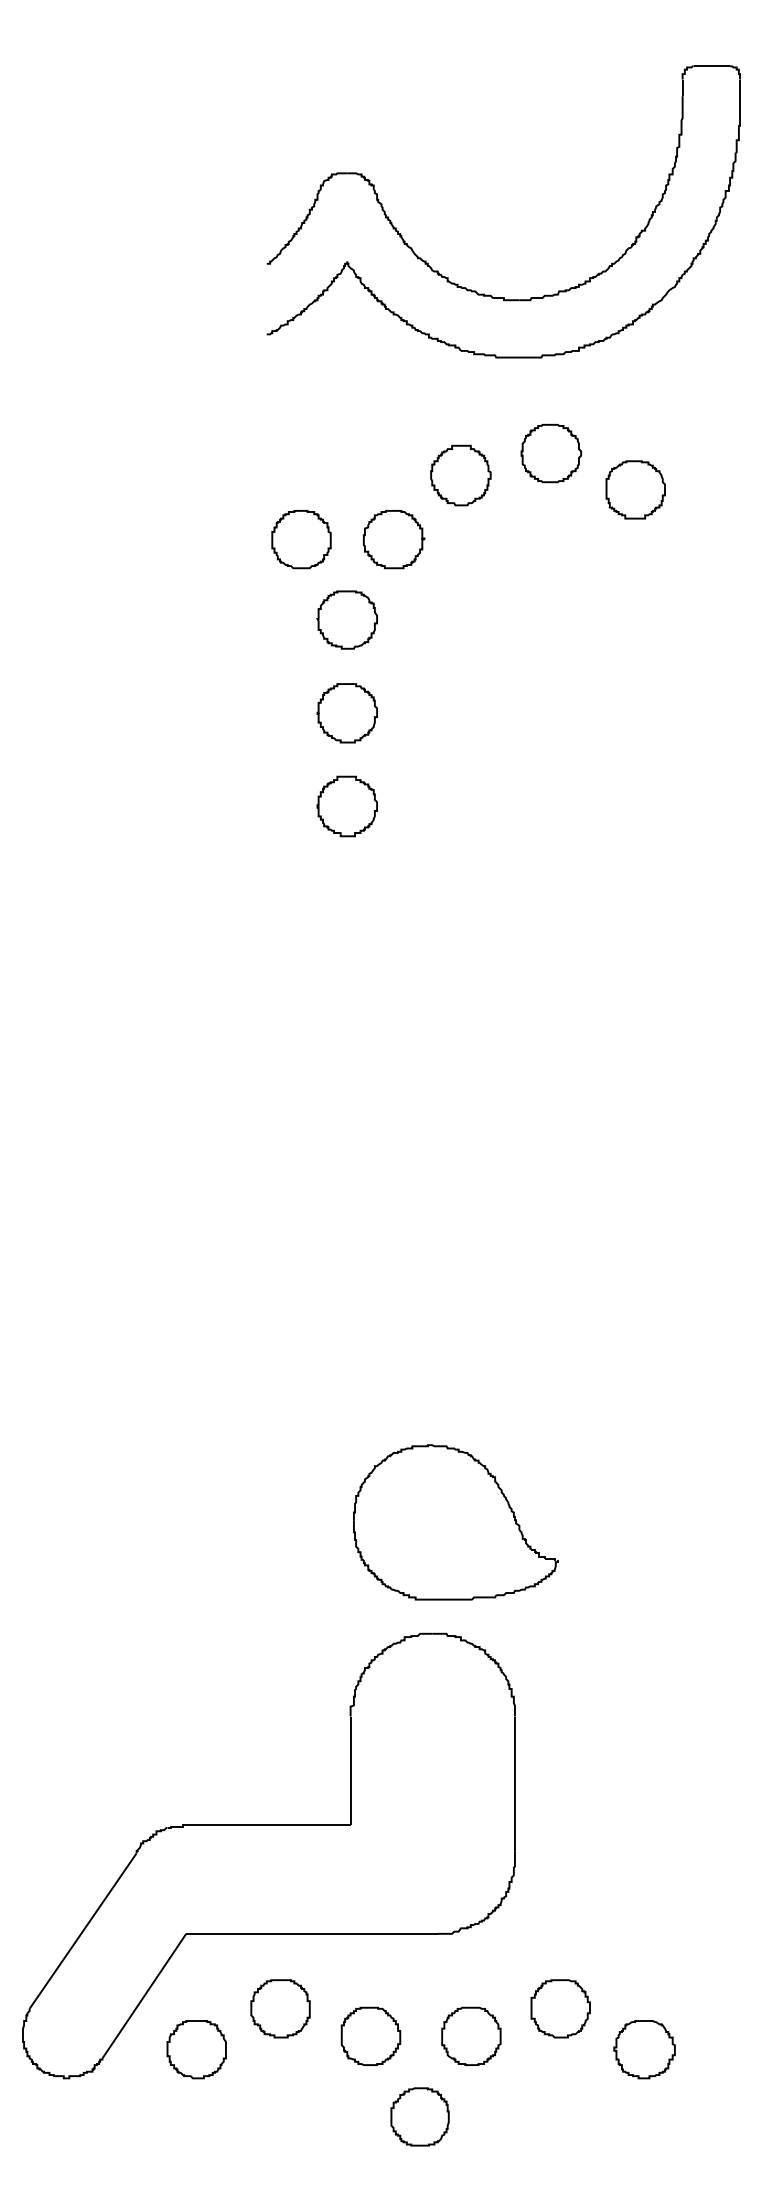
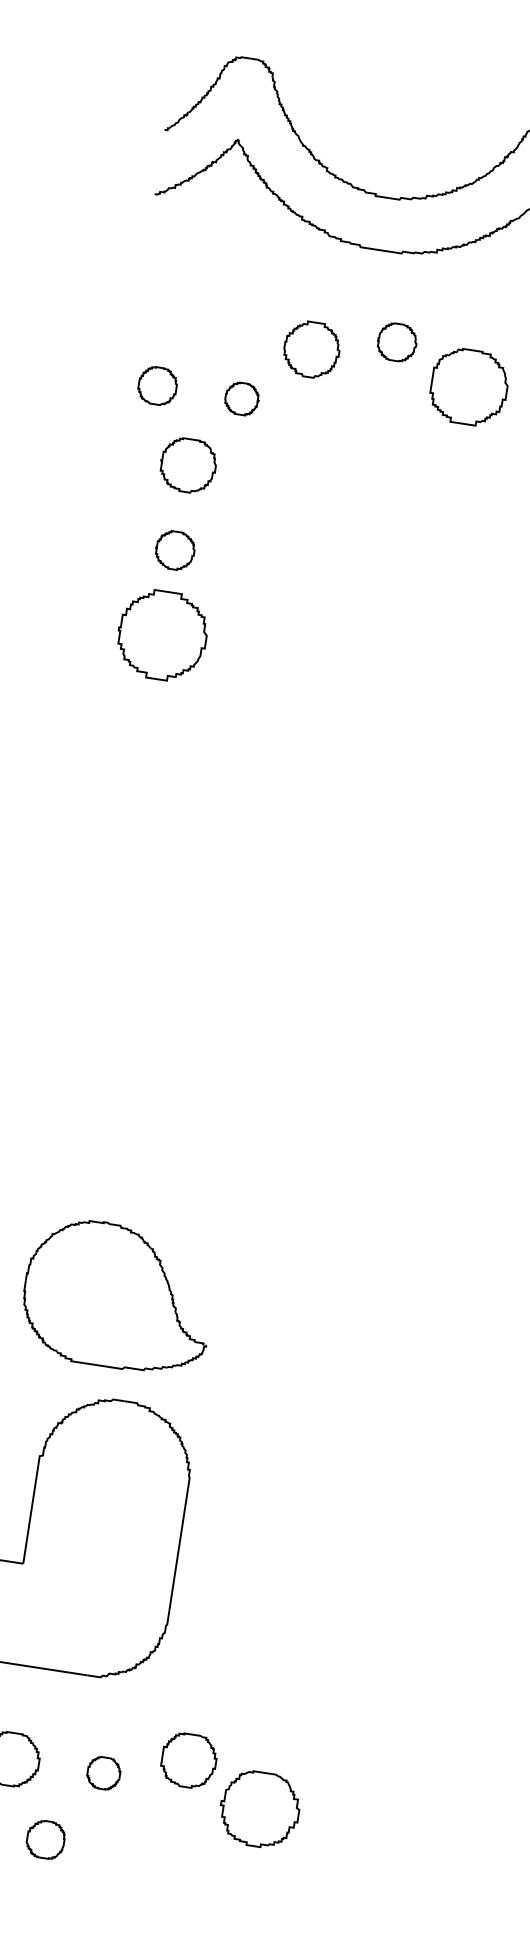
part: (550, 453) -> (396, 342), size x0.7
part: (635, 489) -> (469, 386), size x1.4
part: (301, 539) -> (157, 385), size x0.7
part: (394, 539) -> (242, 398), size x0.6
part: (346, 713) -> (174, 550), size x0.7
part: (346, 806) -> (161, 635), size x1.6
part: (455, 1522) -> (118, 1296), moved
part: (471, 2035) -> (104, 1772), size x0.6
part: (644, 2049) -> (259, 1809), size x1.4
part: (419, 2116) -> (45, 1839), size x0.7

